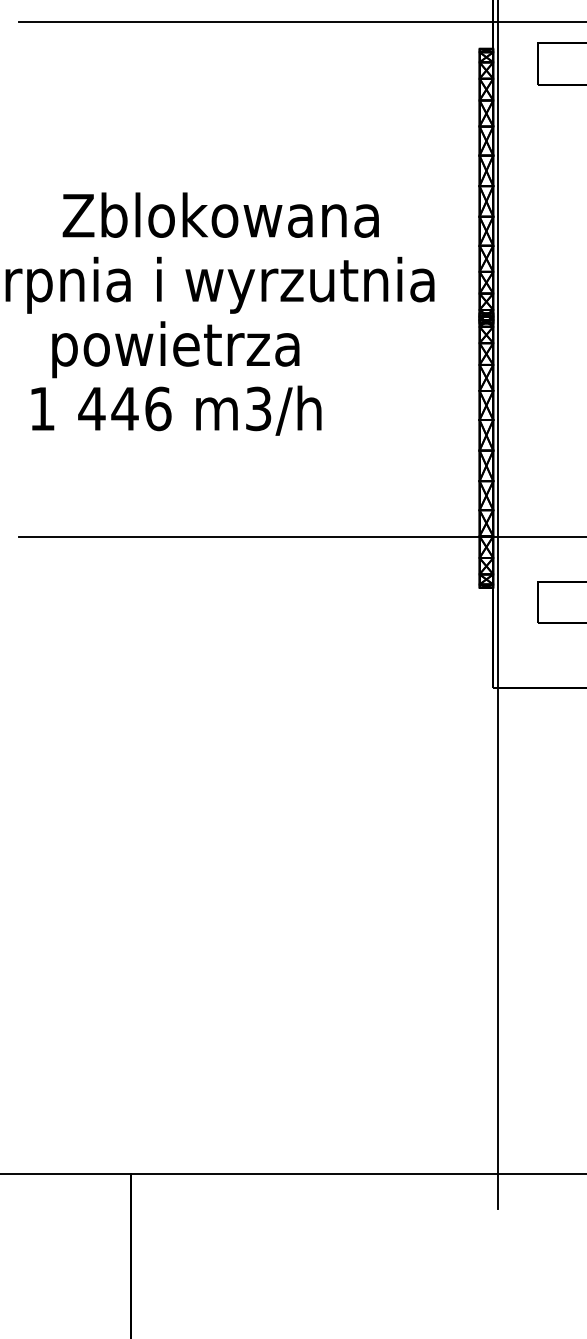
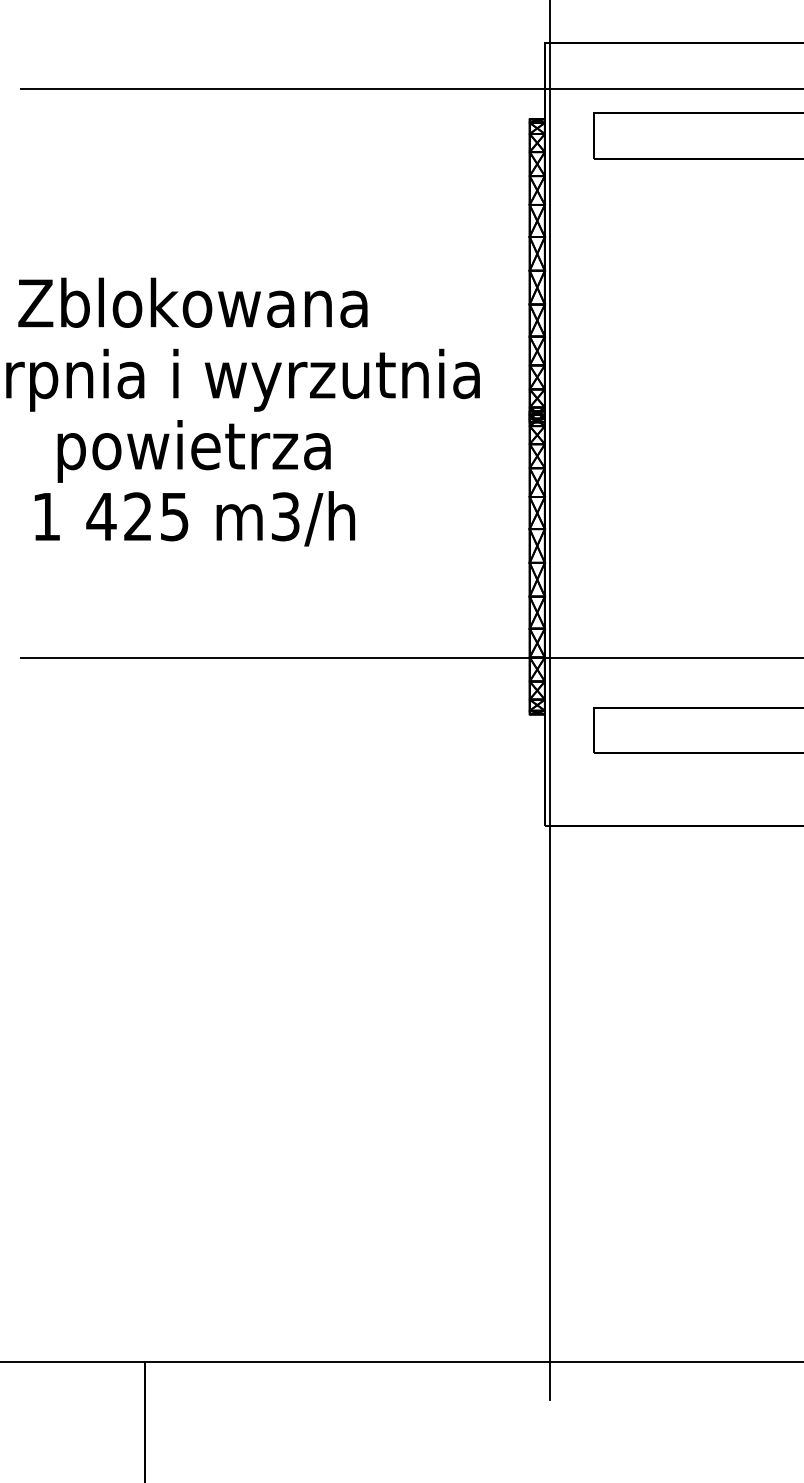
text: (220, 214) -> (192, 302), moved
text: (140, 408) -> (155, 516), 446 -> 425

